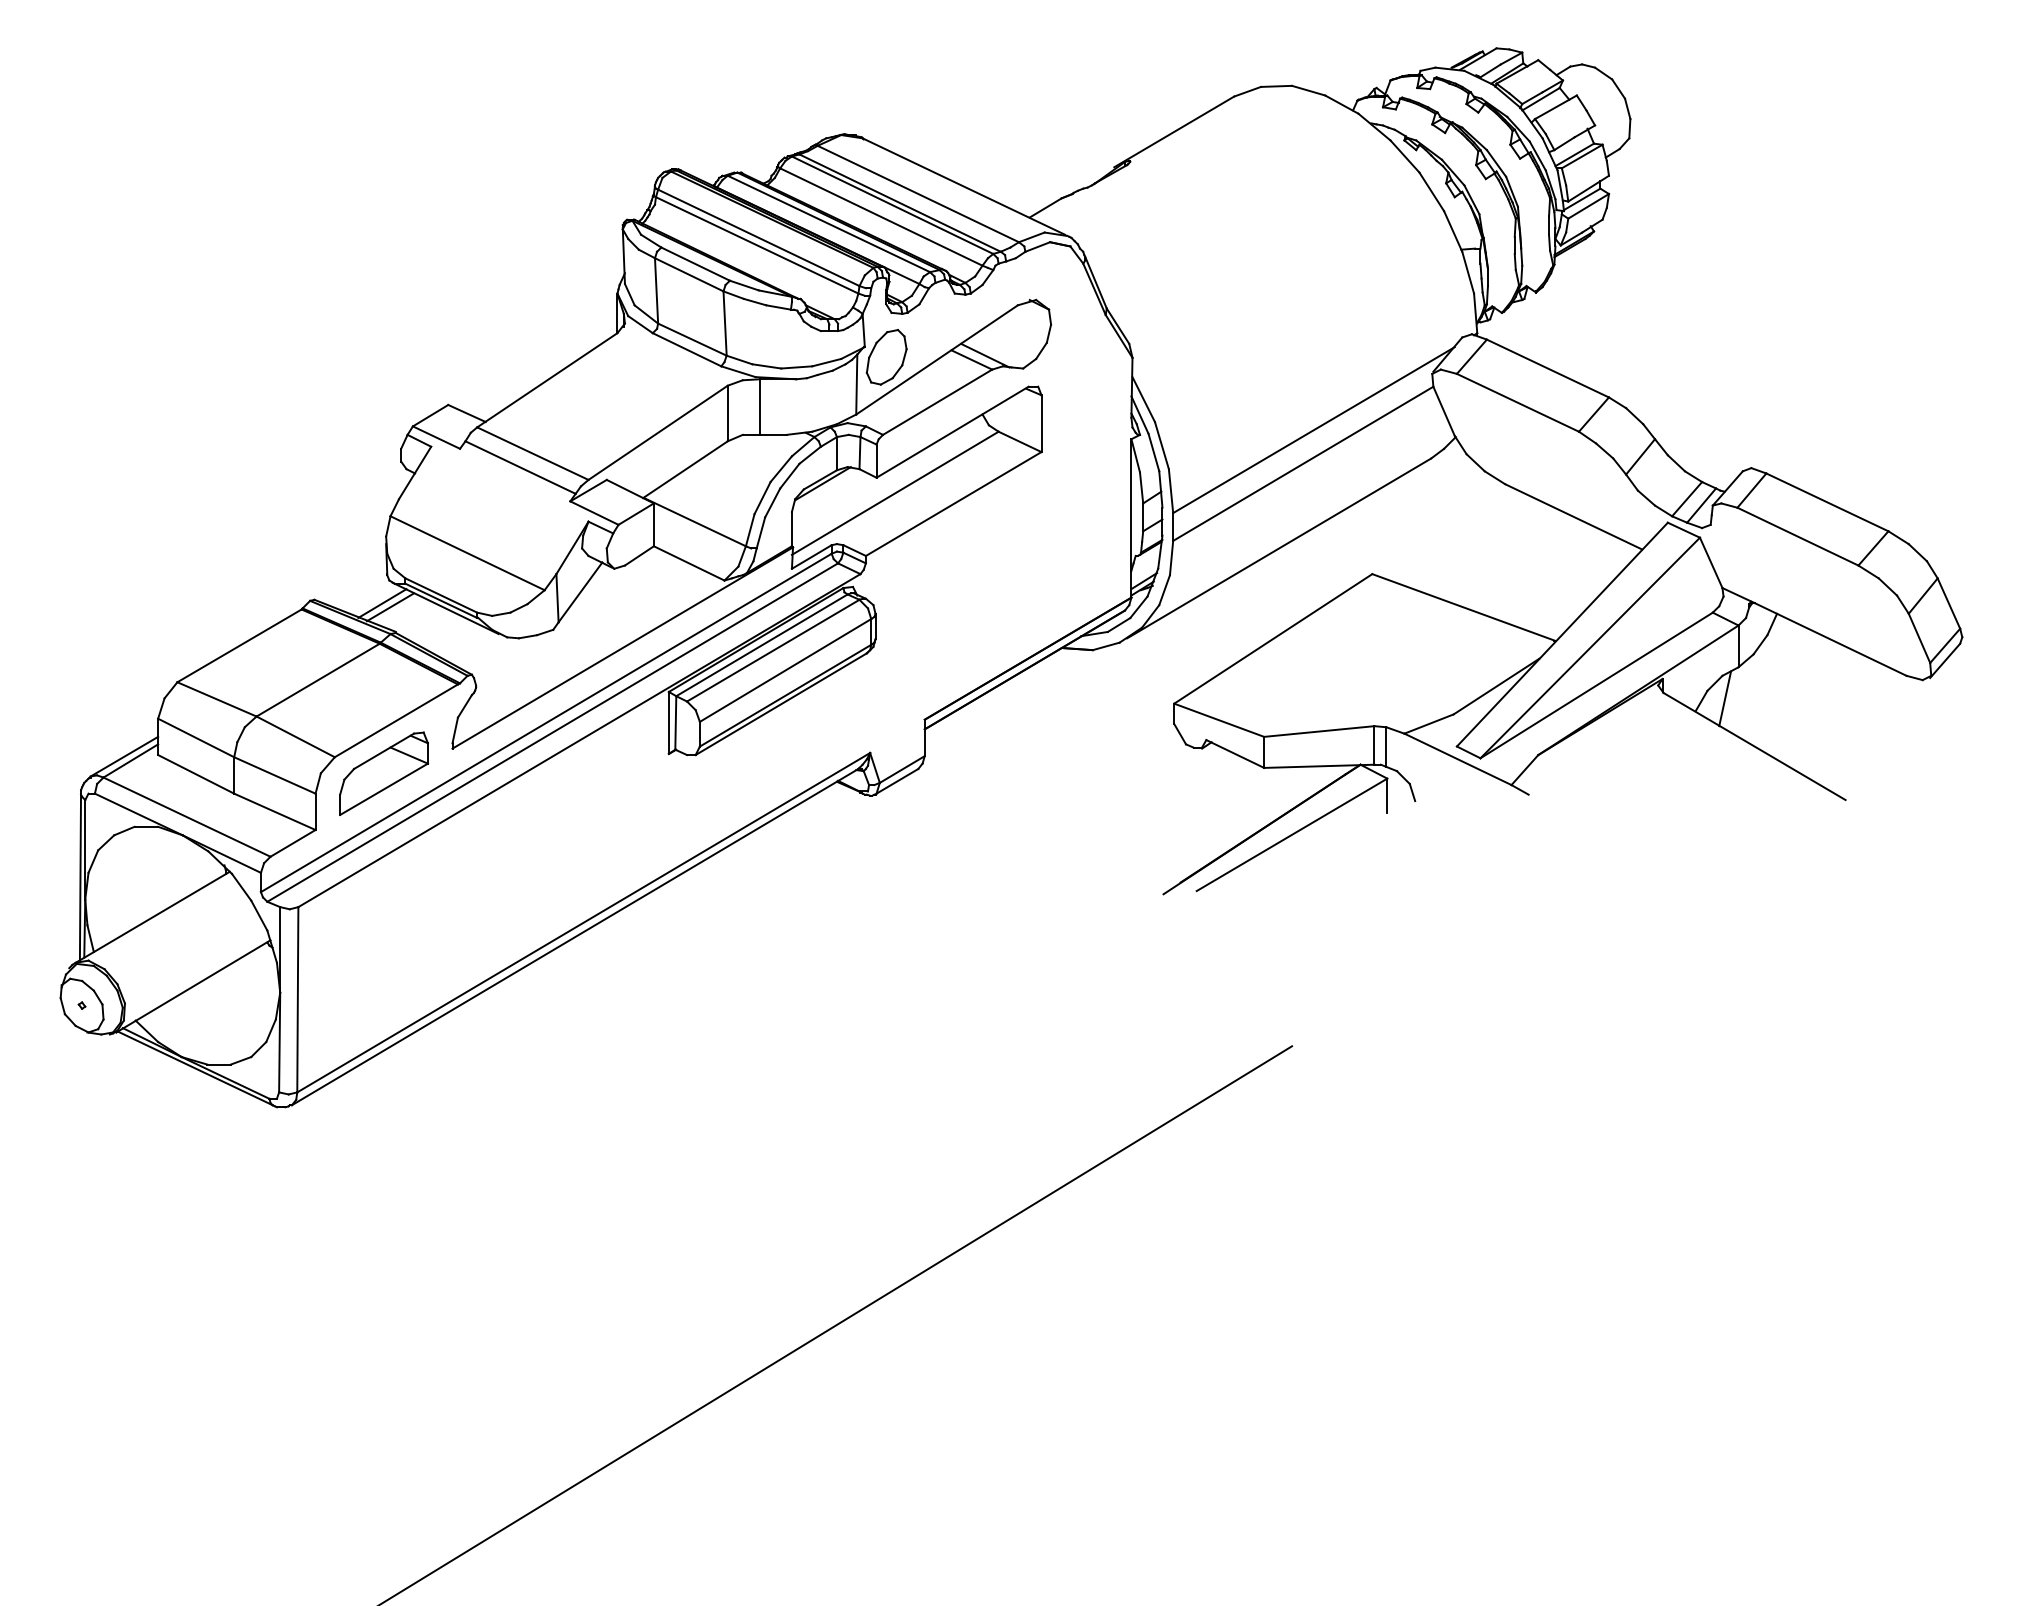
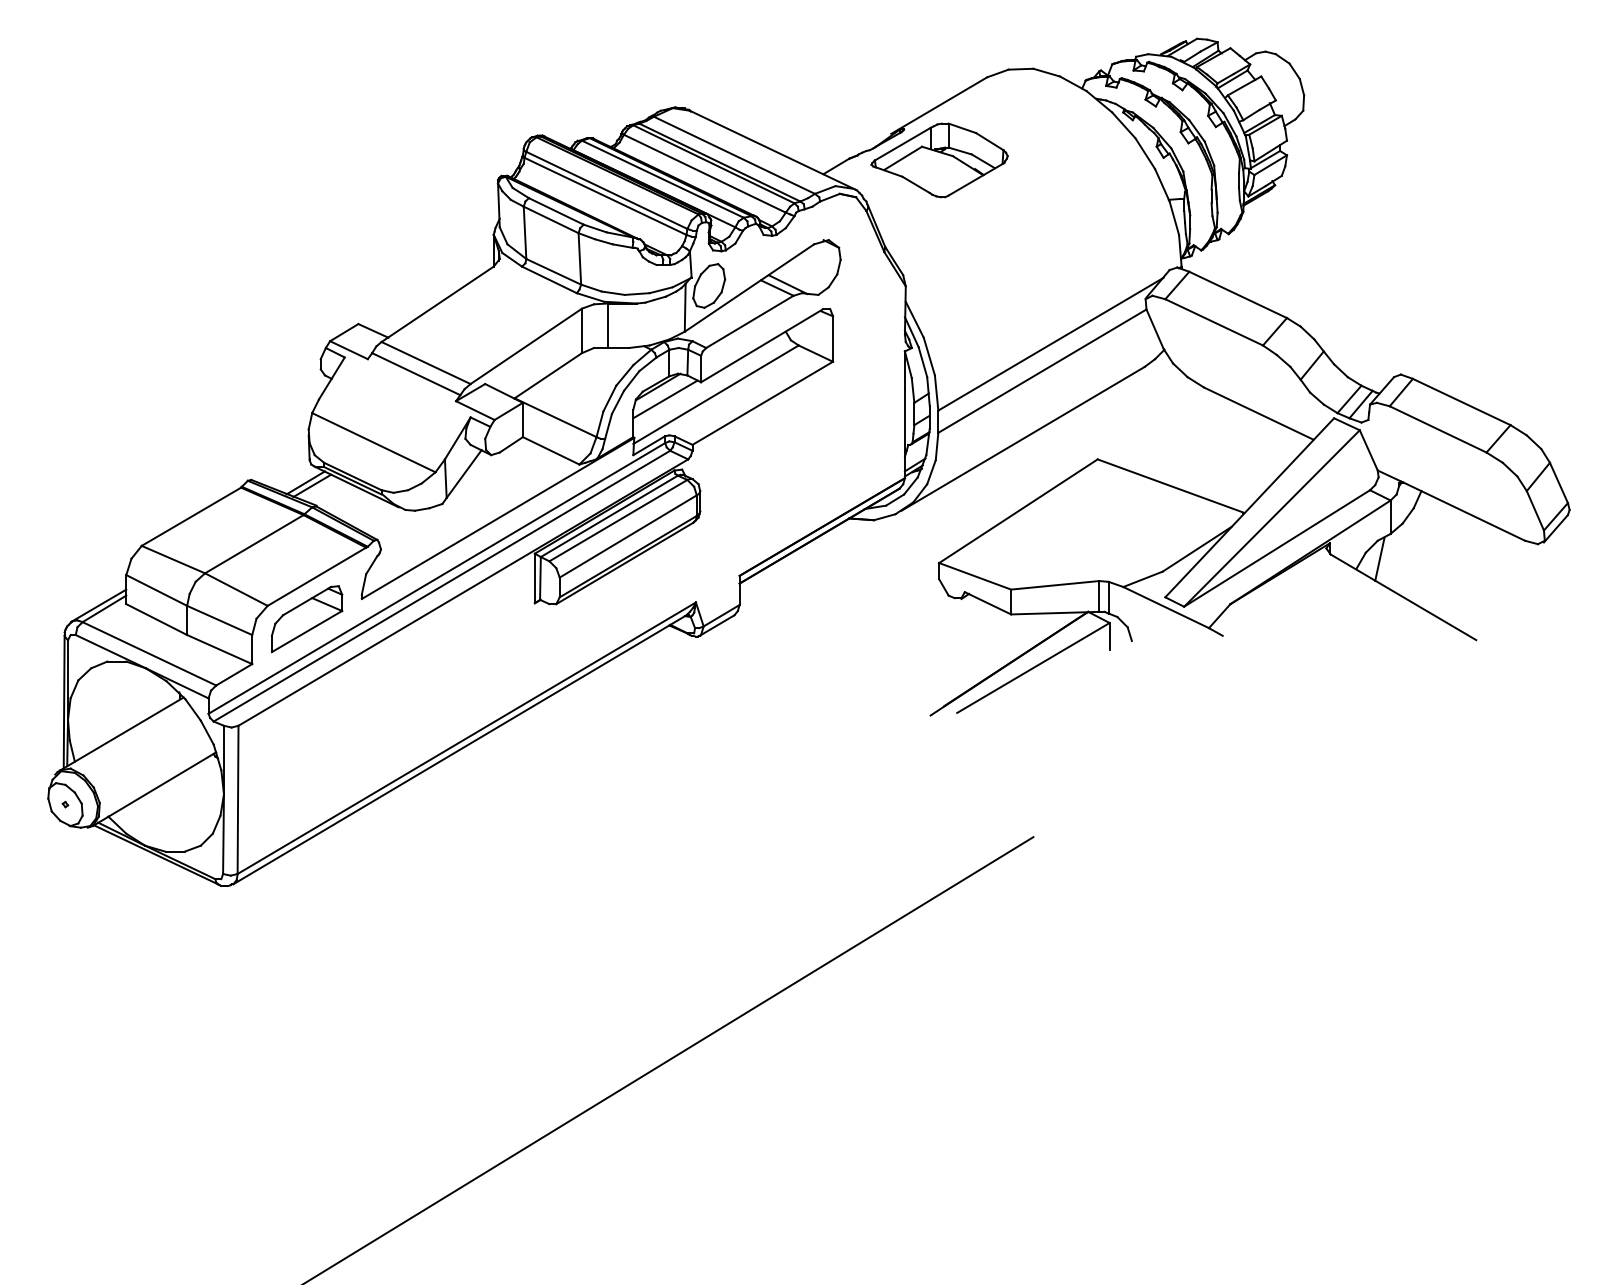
part: (1174, 200) -> (939, 160), added
line: (831, 498) -> (665, 398), added

